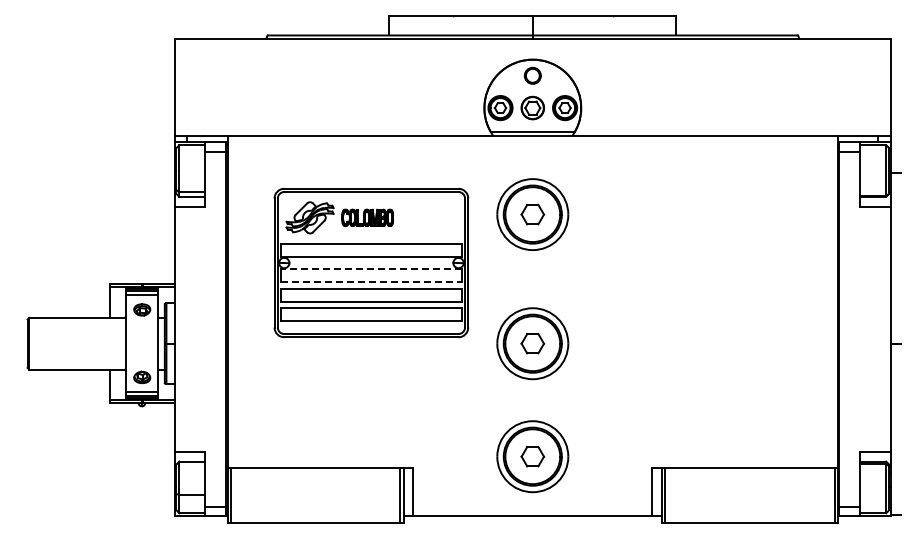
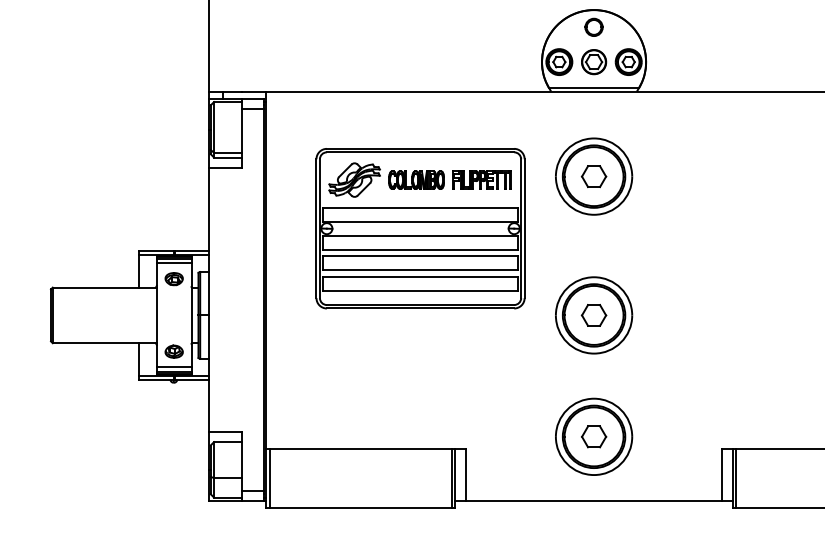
part: (428, 217) -> (481, 179), added
line: (370, 269) -> (419, 235), dashed -> solid
line: (371, 282) -> (420, 249), dashed -> solid

